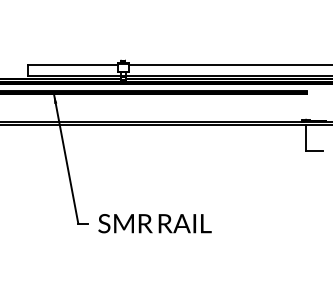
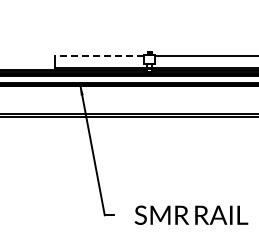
line: (73, 64) -> (99, 56), solid -> dashed
text: (154, 223) -> (190, 215), moved

